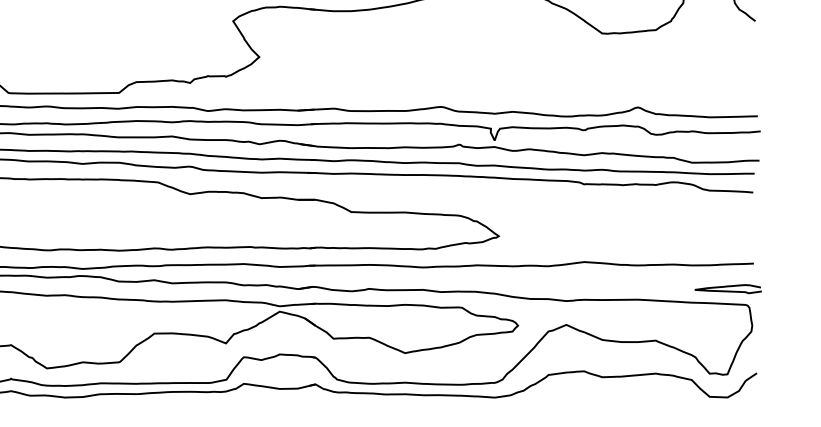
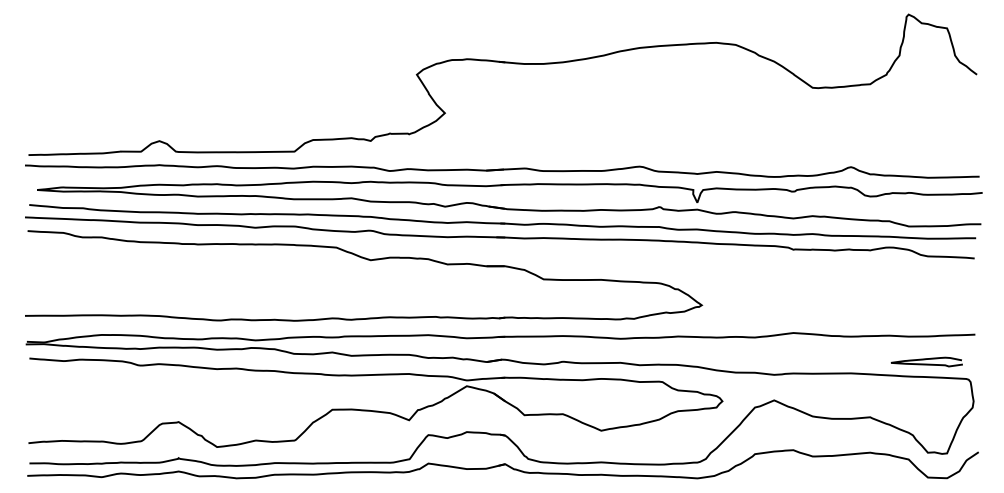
curve: (726, 287) -> (925, 360), moved

